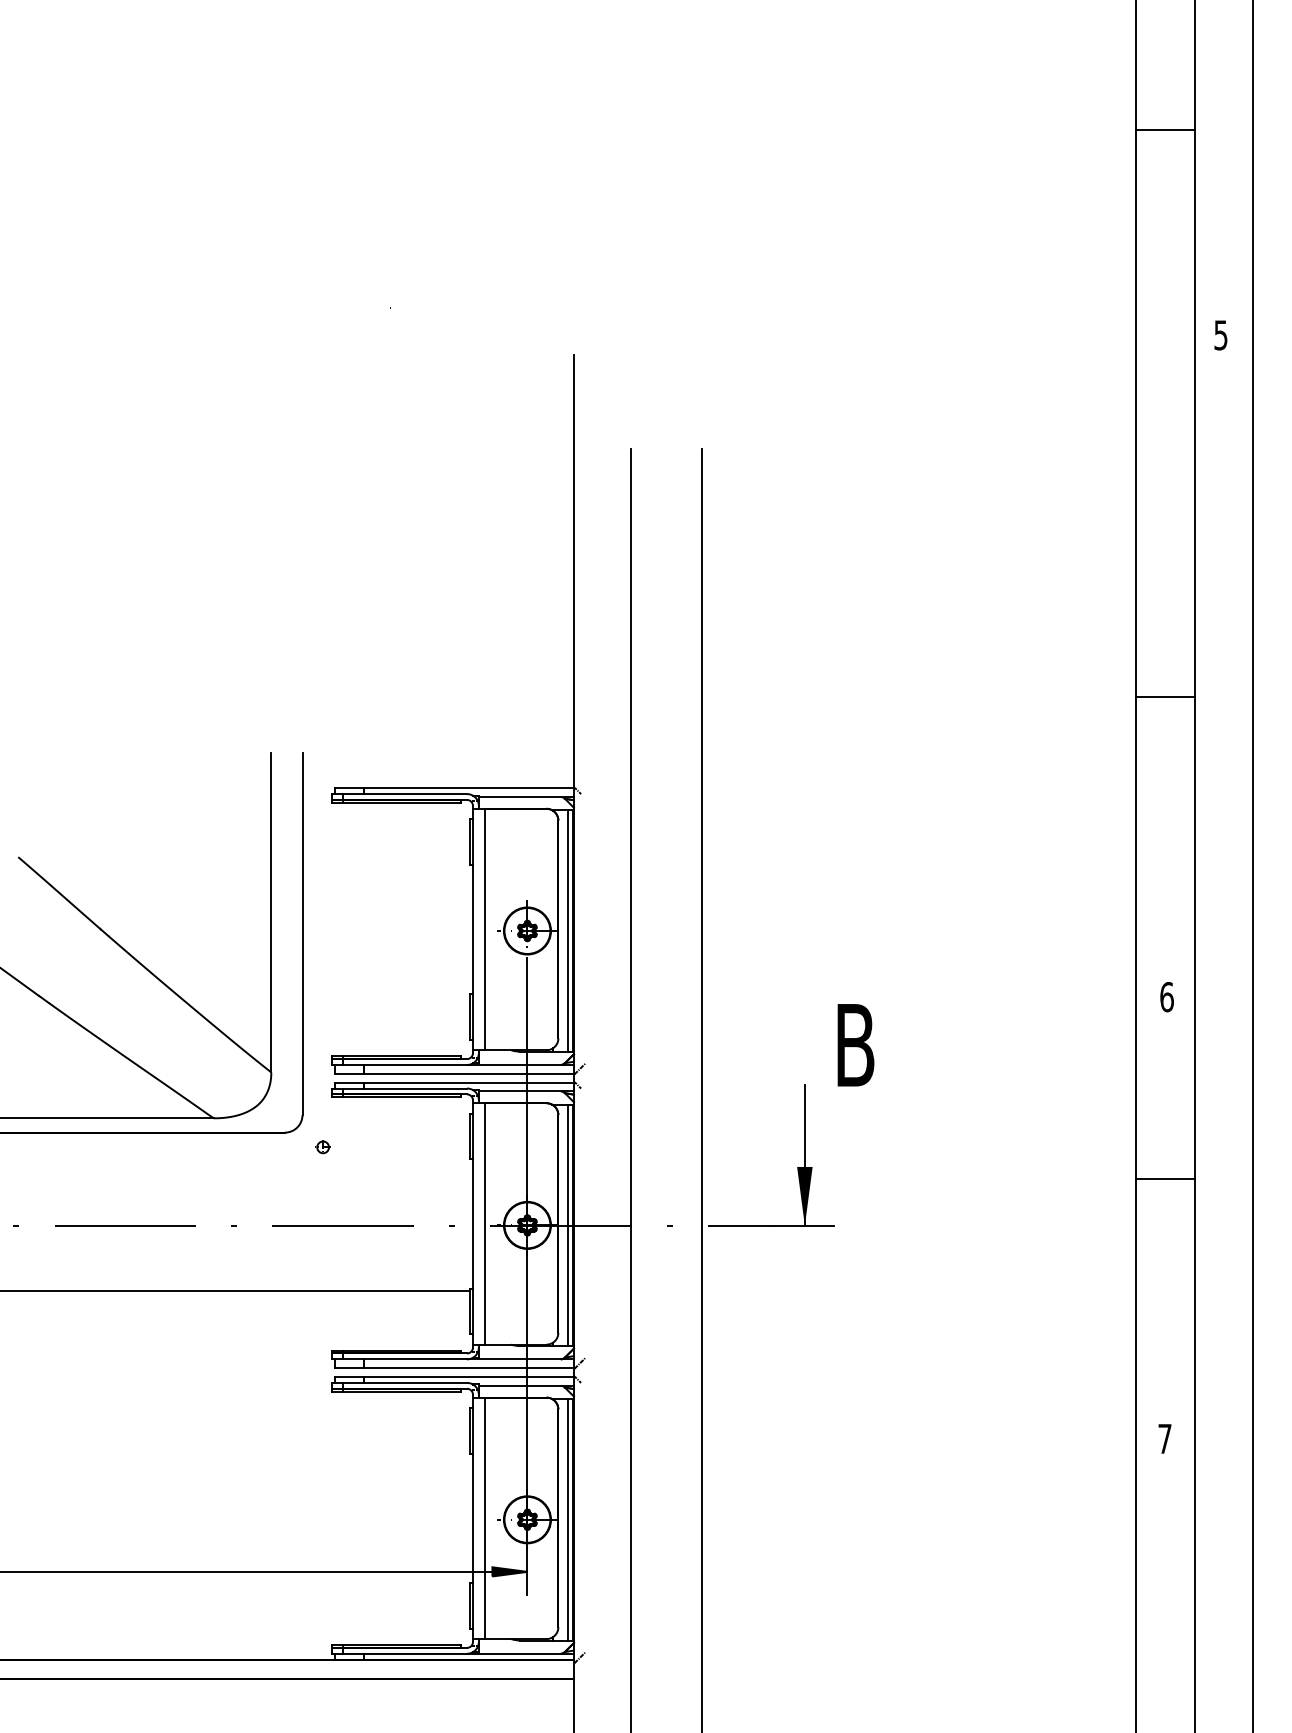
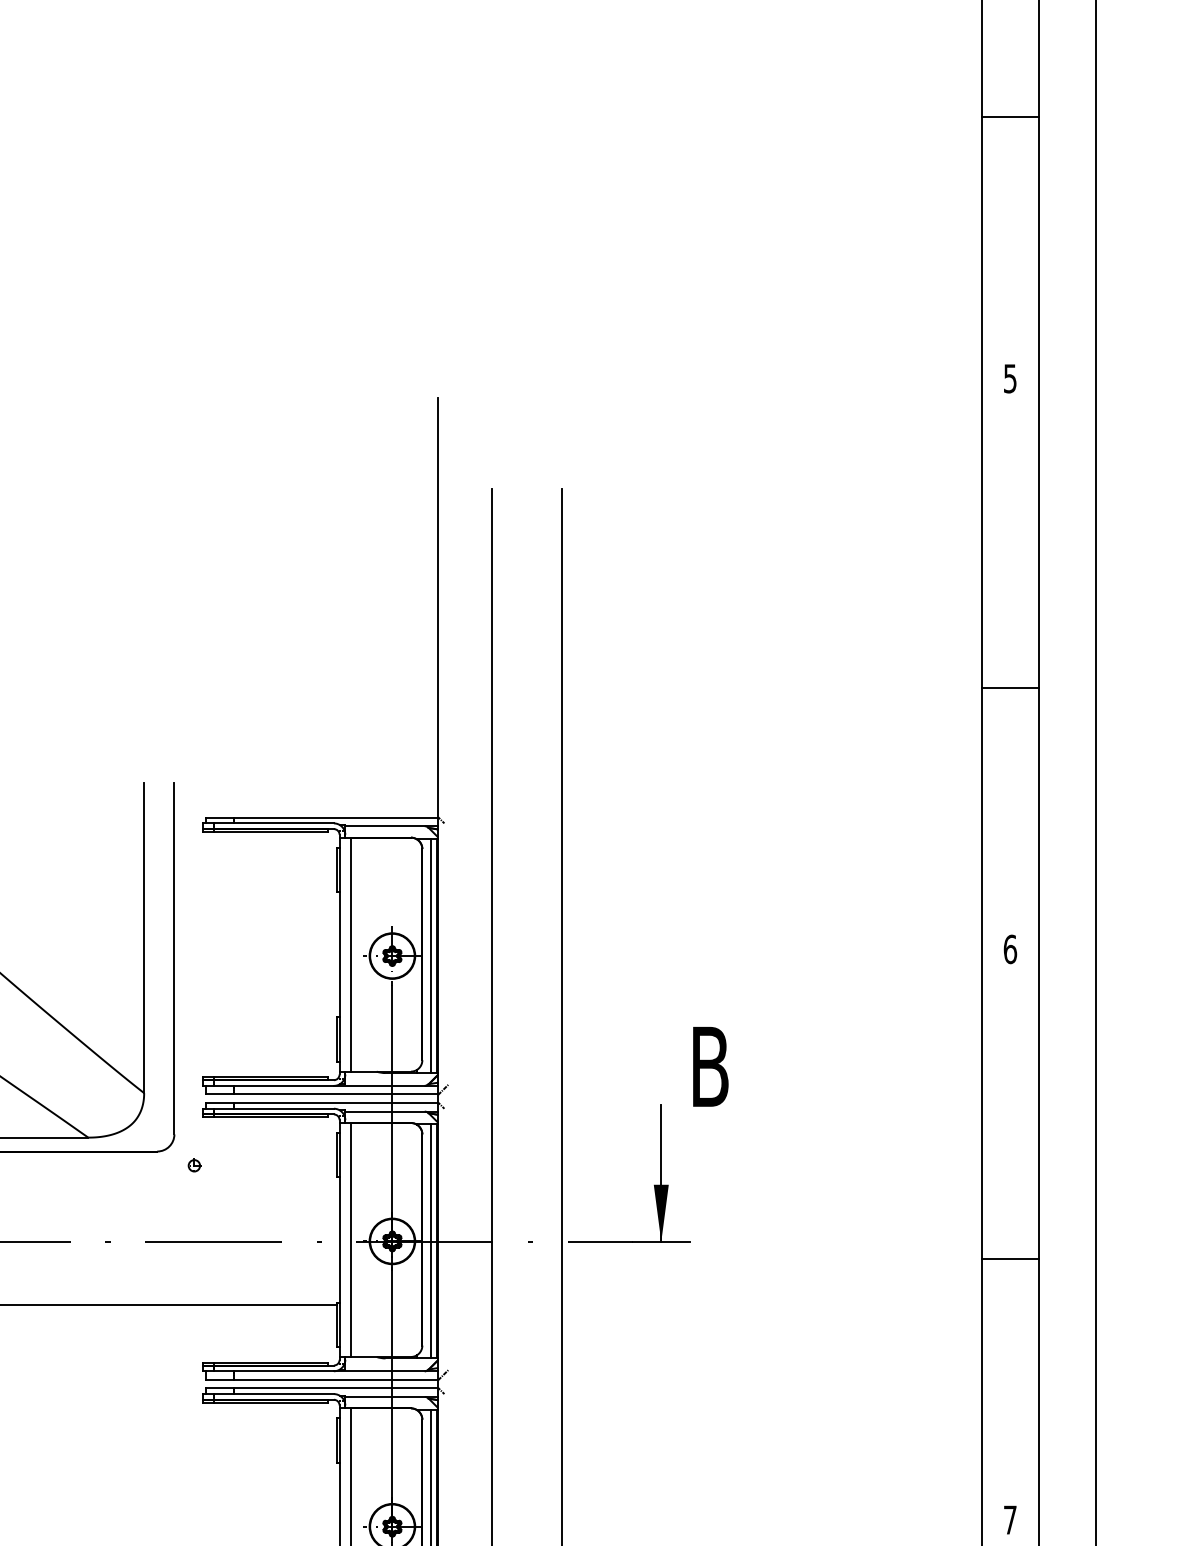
line: (1164, 129) -> (1009, 117), moved
text: (1220, 335) -> (1009, 378), moved
line: (1164, 697) -> (1009, 688), moved
text: (1166, 997) -> (1009, 949), moved
line: (1164, 1179) -> (1009, 1258), moved
text: (1164, 1438) -> (1009, 1519), moved

